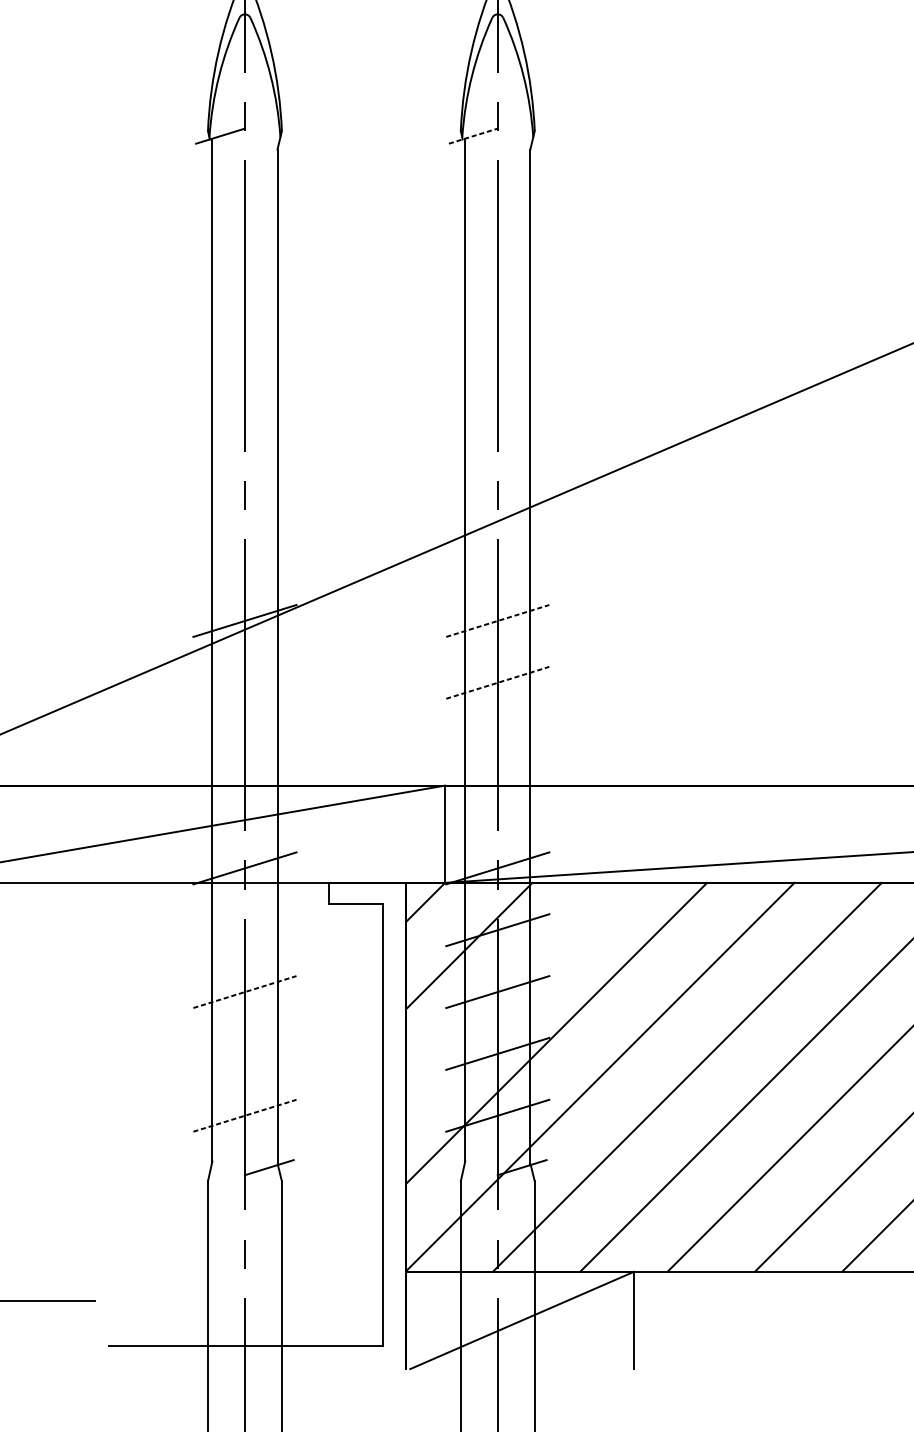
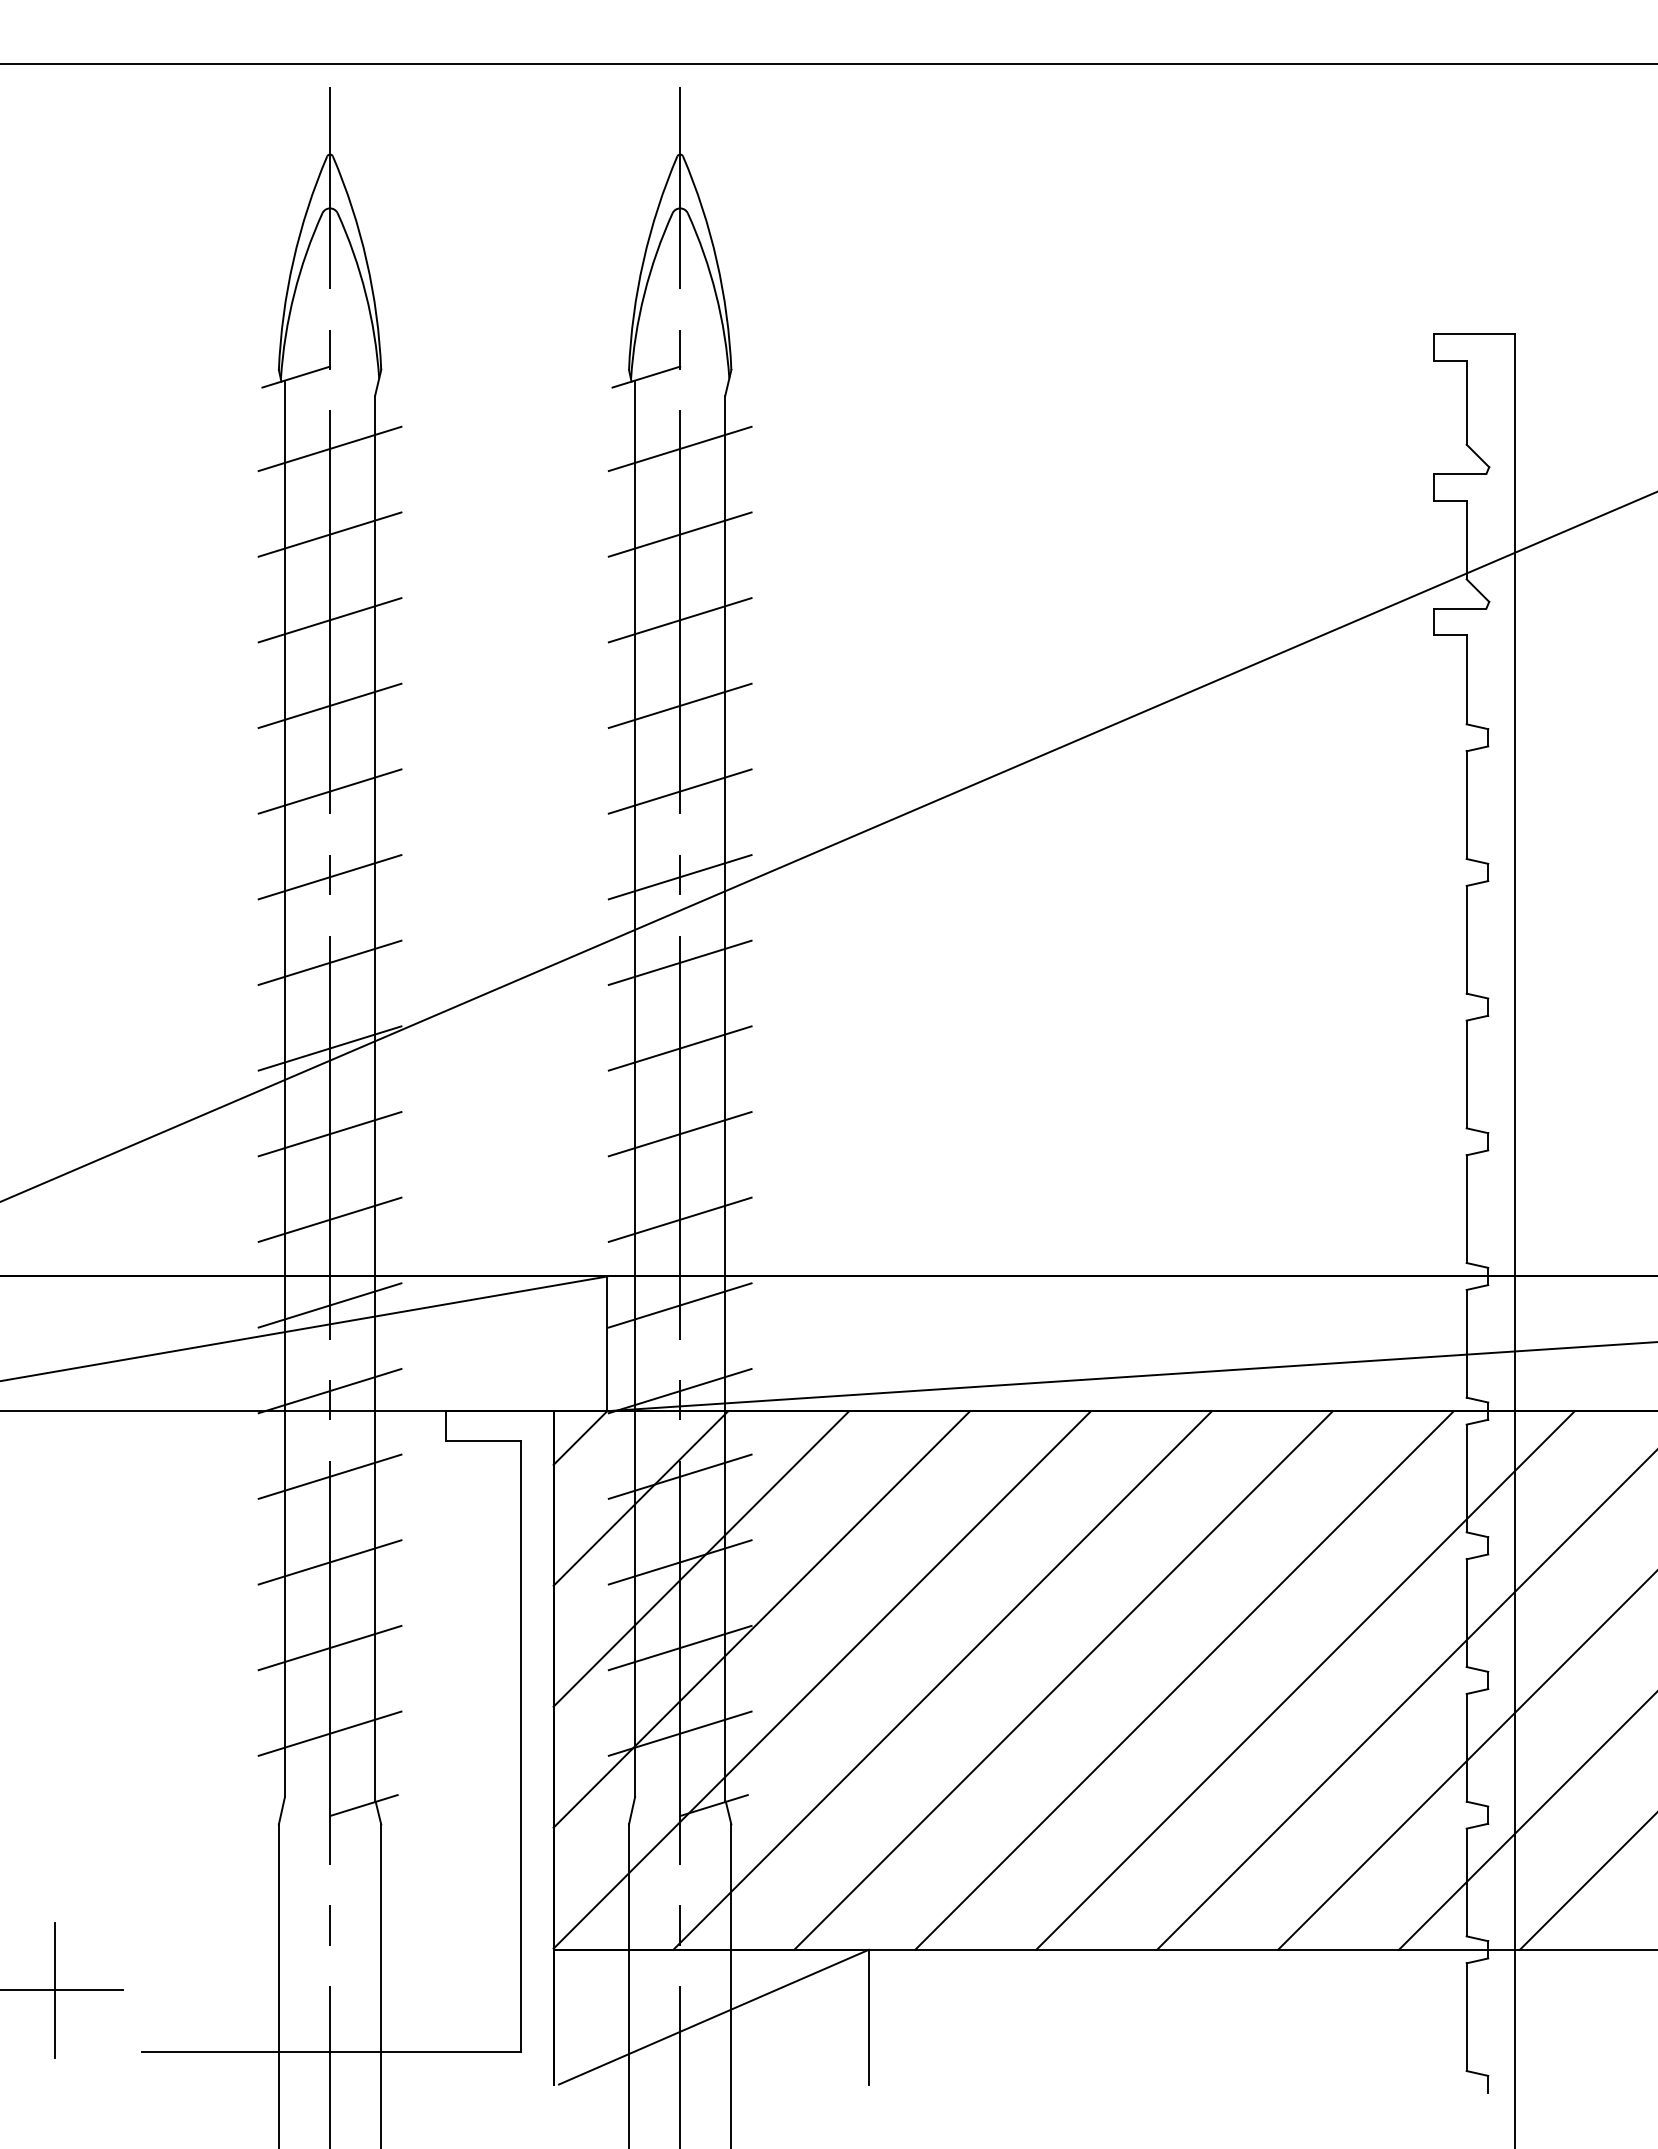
line: (473, 135) -> (646, 376), dashed -> solid
line: (244, 187) -> (329, 448), added
line: (497, 187) -> (679, 448), added
line: (244, 249) -> (329, 534), added
line: (497, 249) -> (679, 534), added
line: (244, 311) -> (329, 620), added
line: (497, 311) -> (679, 620), added
line: (244, 373) -> (329, 705), added
line: (497, 373) -> (679, 705), added
line: (244, 435) -> (329, 791), added
line: (497, 435) -> (679, 791), added
line: (244, 497) -> (329, 877), added
line: (497, 497) -> (679, 877), added
line: (244, 558) -> (329, 962), added
line: (497, 558) -> (679, 962), added
line: (498, 620) -> (680, 1048), dashed -> solid
line: (244, 683) -> (329, 1134), added
line: (498, 683) -> (680, 1134), dashed -> solid
line: (244, 744) -> (329, 1219), added
line: (497, 744) -> (679, 1219), added
line: (244, 806) -> (329, 1305), added
line: (497, 806) -> (679, 1305), added
line: (244, 930) -> (329, 1476), added
line: (513, 989) -> (701, 1558), added
line: (245, 992) -> (330, 1562), dashed -> solid
line: (244, 1053) -> (329, 1647), added
line: (245, 1115) -> (330, 1733), dashed -> solid
line: (46, 1300) -> (55, 1989), added

